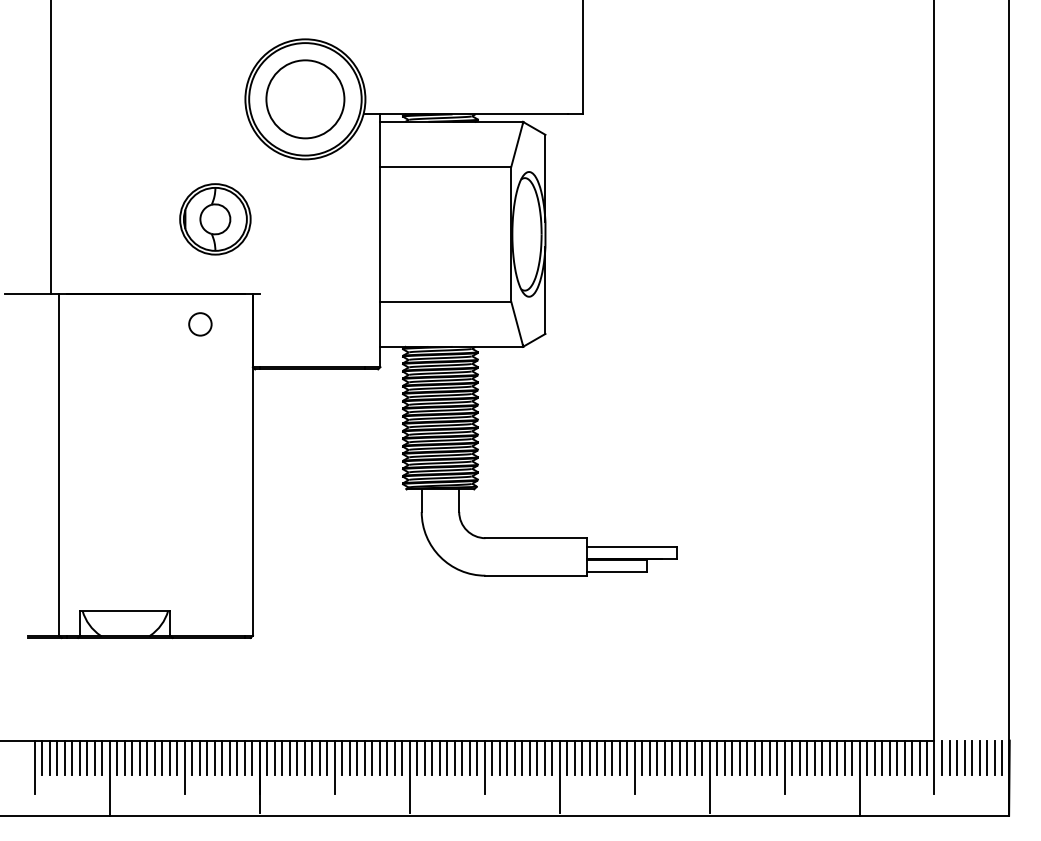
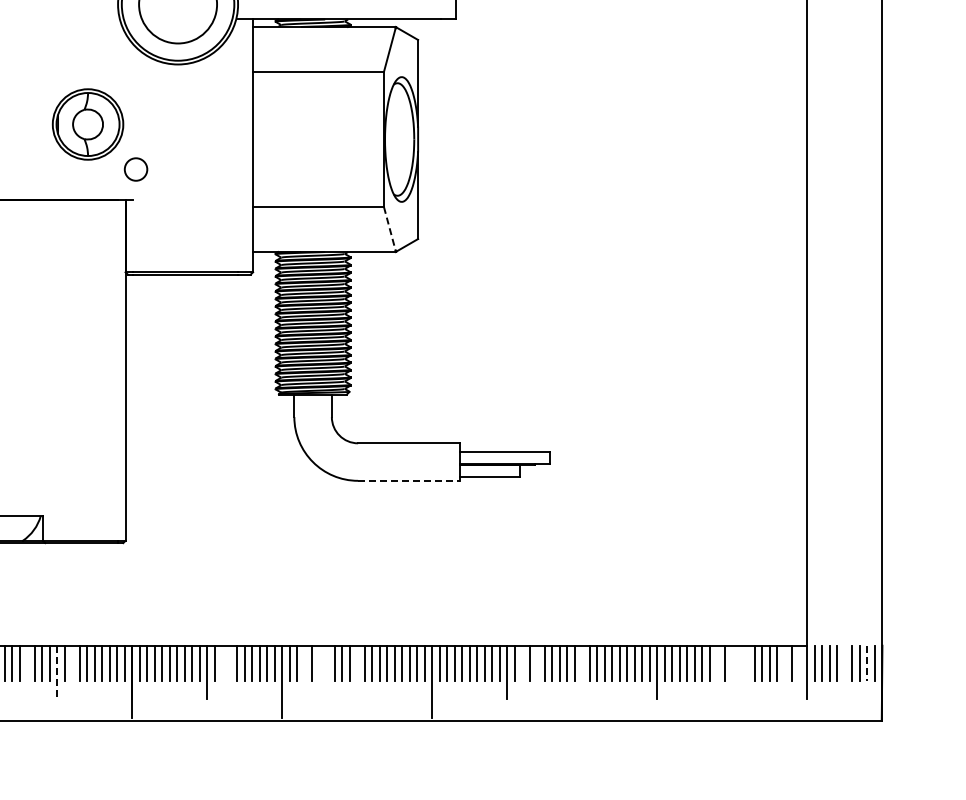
line: (517, 323) -> (390, 228), solid -> dashed
circle: (200, 324) -> (136, 169), moved
line: (536, 575) -> (409, 480), solid -> dashed
line: (154, 757) -> (27, 662), removed
line: (199, 757) -> (72, 662), removed
line: (349, 757) -> (222, 662), removed
line: (357, 757) -> (230, 662), removed
line: (432, 757) -> (305, 662), removed
line: (447, 757) -> (320, 662), removed
line: (454, 757) -> (327, 662), removed
line: (649, 757) -> (522, 662), removed
line: (664, 757) -> (537, 662), removed
line: (844, 757) -> (717, 662), removed
line: (867, 757) -> (740, 662), removed
line: (874, 757) -> (747, 662), removed
line: (912, 757) -> (785, 662), removed
line: (927, 757) -> (800, 662), removed
line: (972, 757) -> (845, 662), removed
line: (994, 758) -> (867, 663), solid -> dashed
line: (484, 766) -> (357, 671), removed
line: (184, 767) -> (57, 672), solid -> dashed
line: (709, 776) -> (582, 681), removed
line: (859, 777) -> (732, 682), removed

